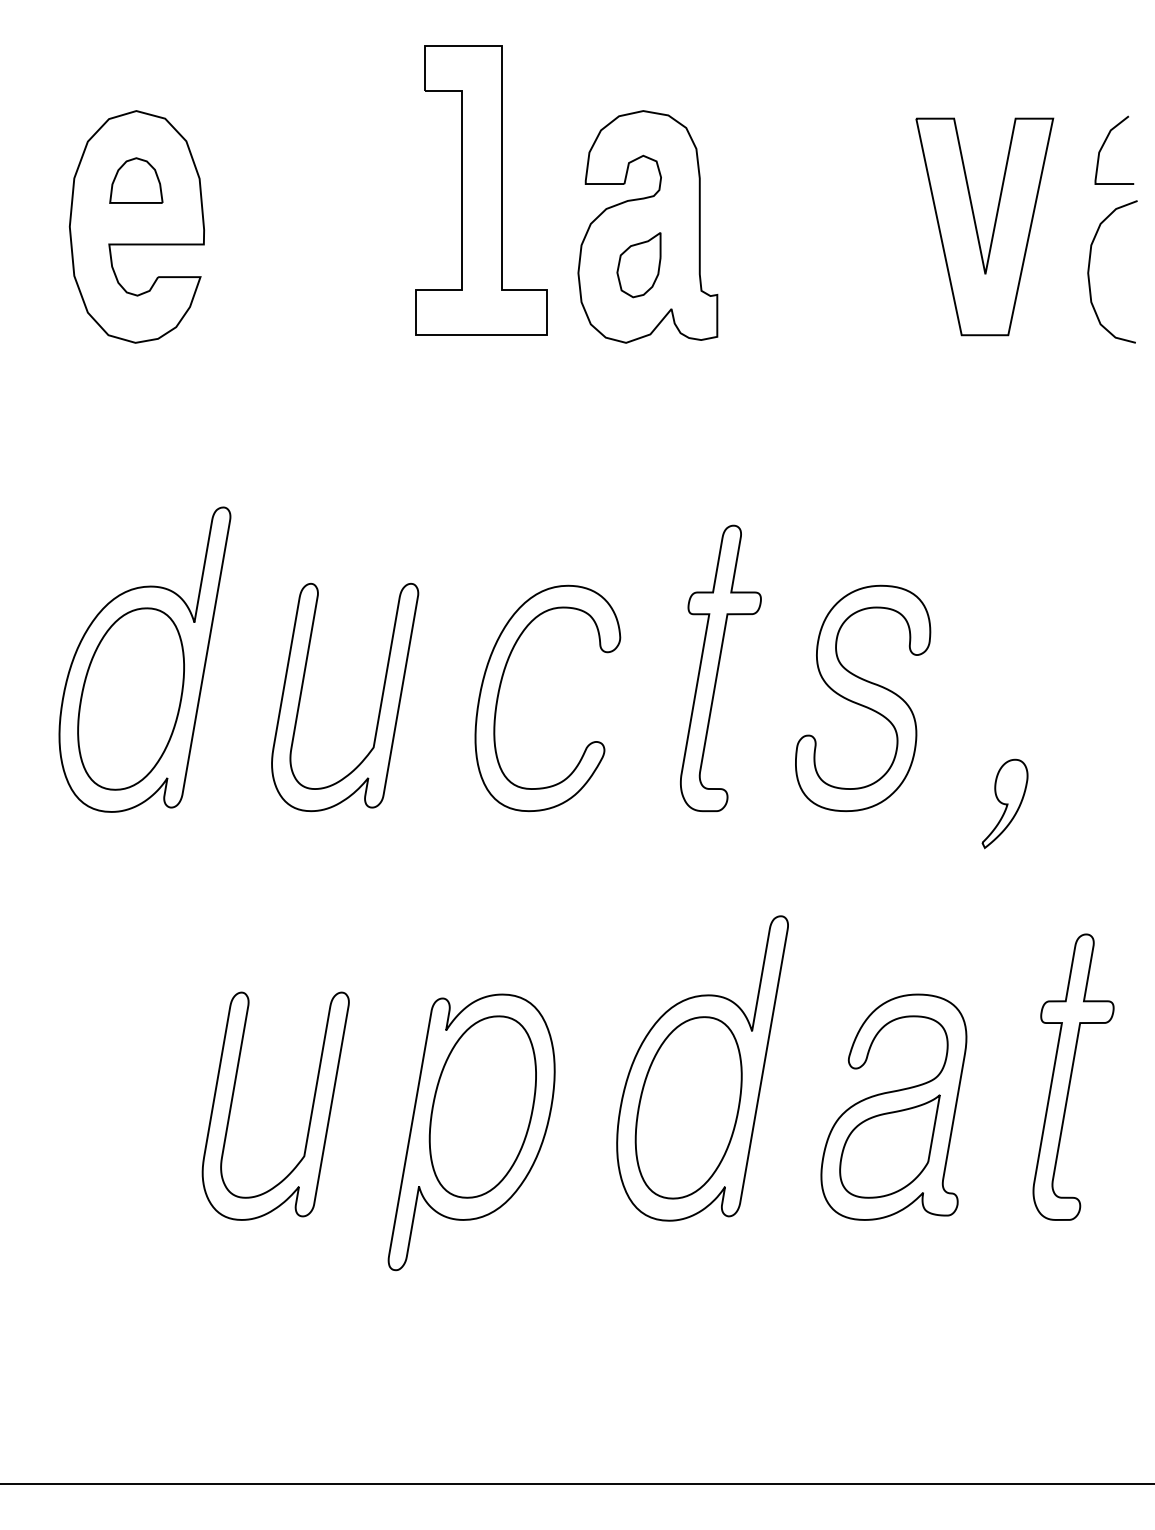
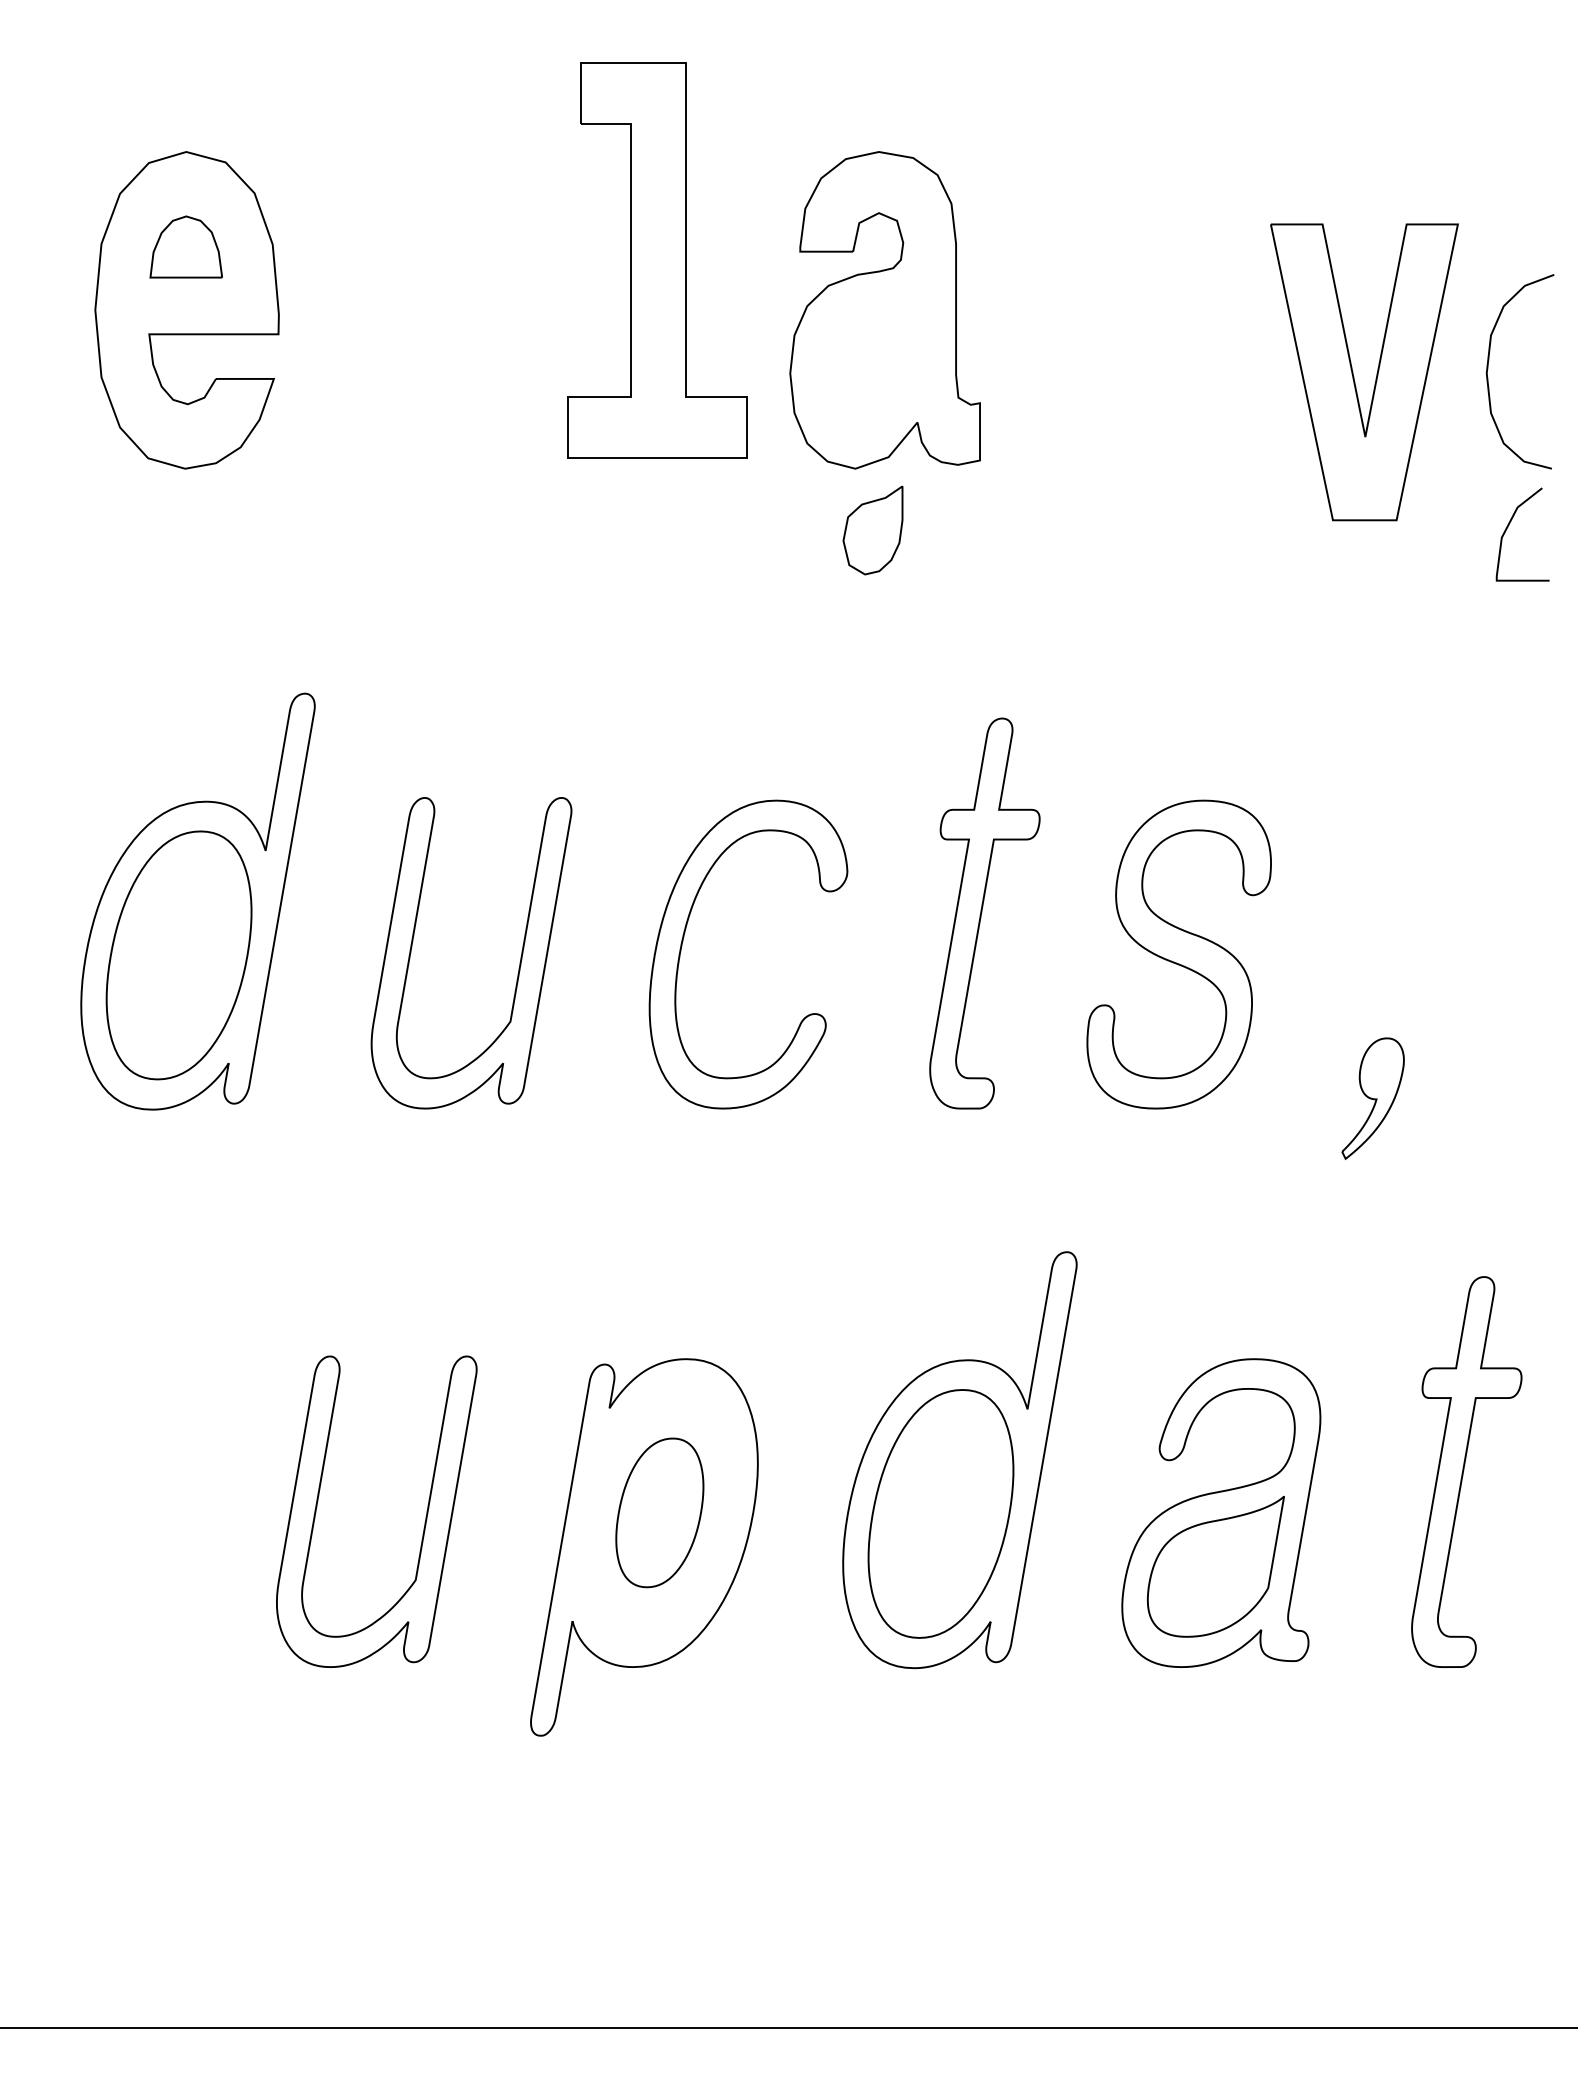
curve: (1104, 145) -> (1508, 527), moved
part: (977, 229) -> (1354, 376), moved
part: (638, 265) -> (872, 530), moved
part: (482, 1106) -> (659, 1512), size x0.6

